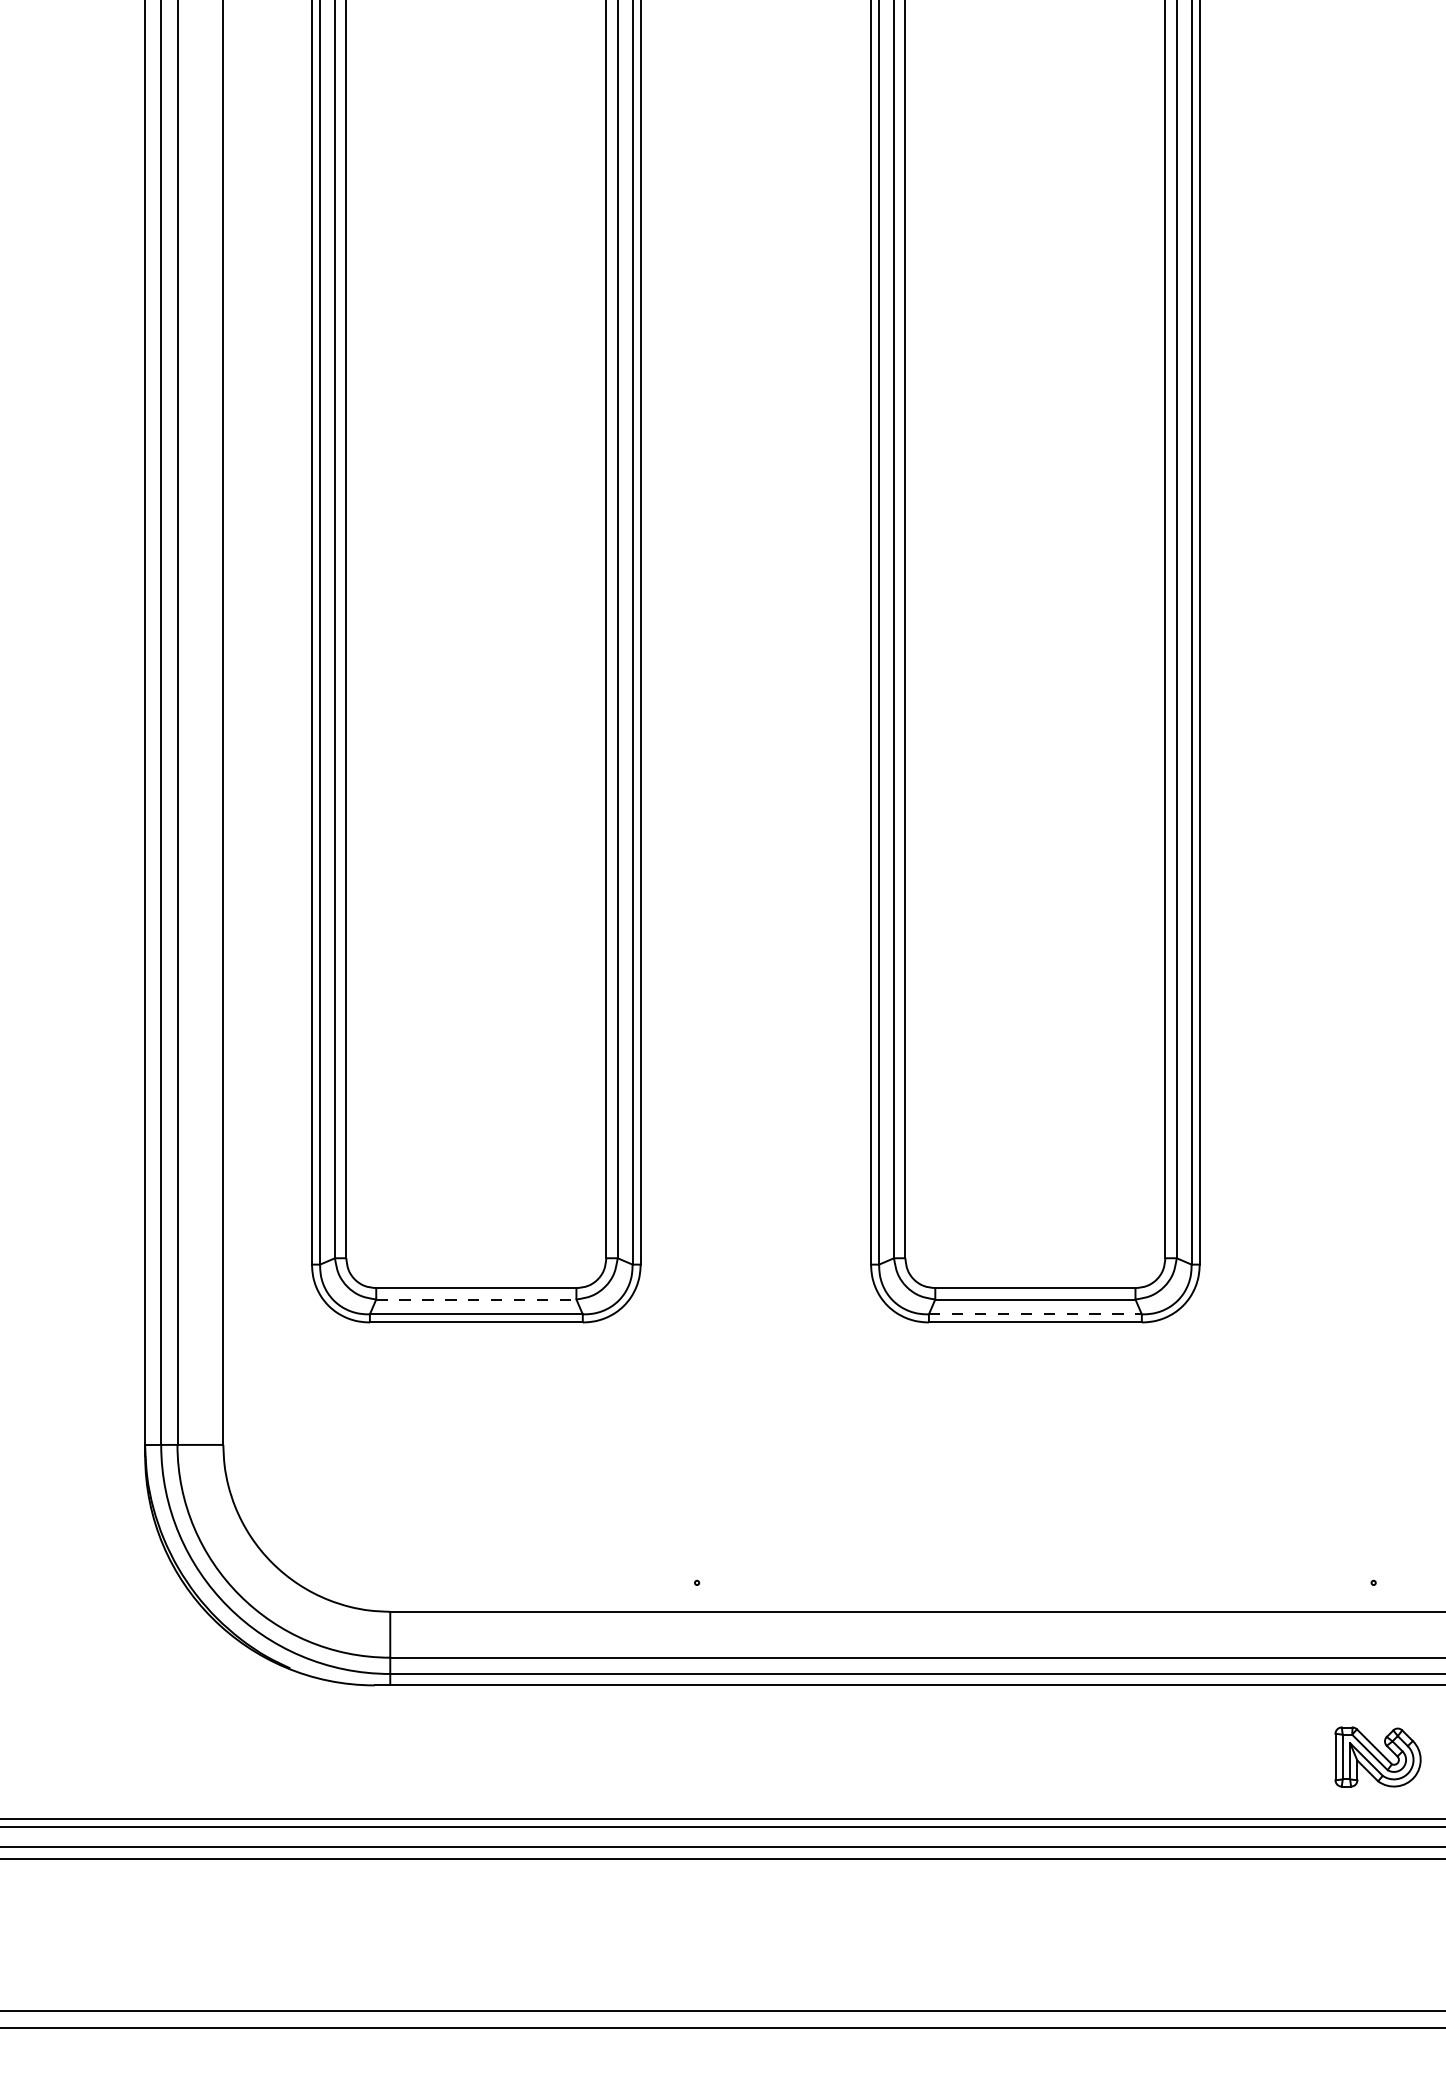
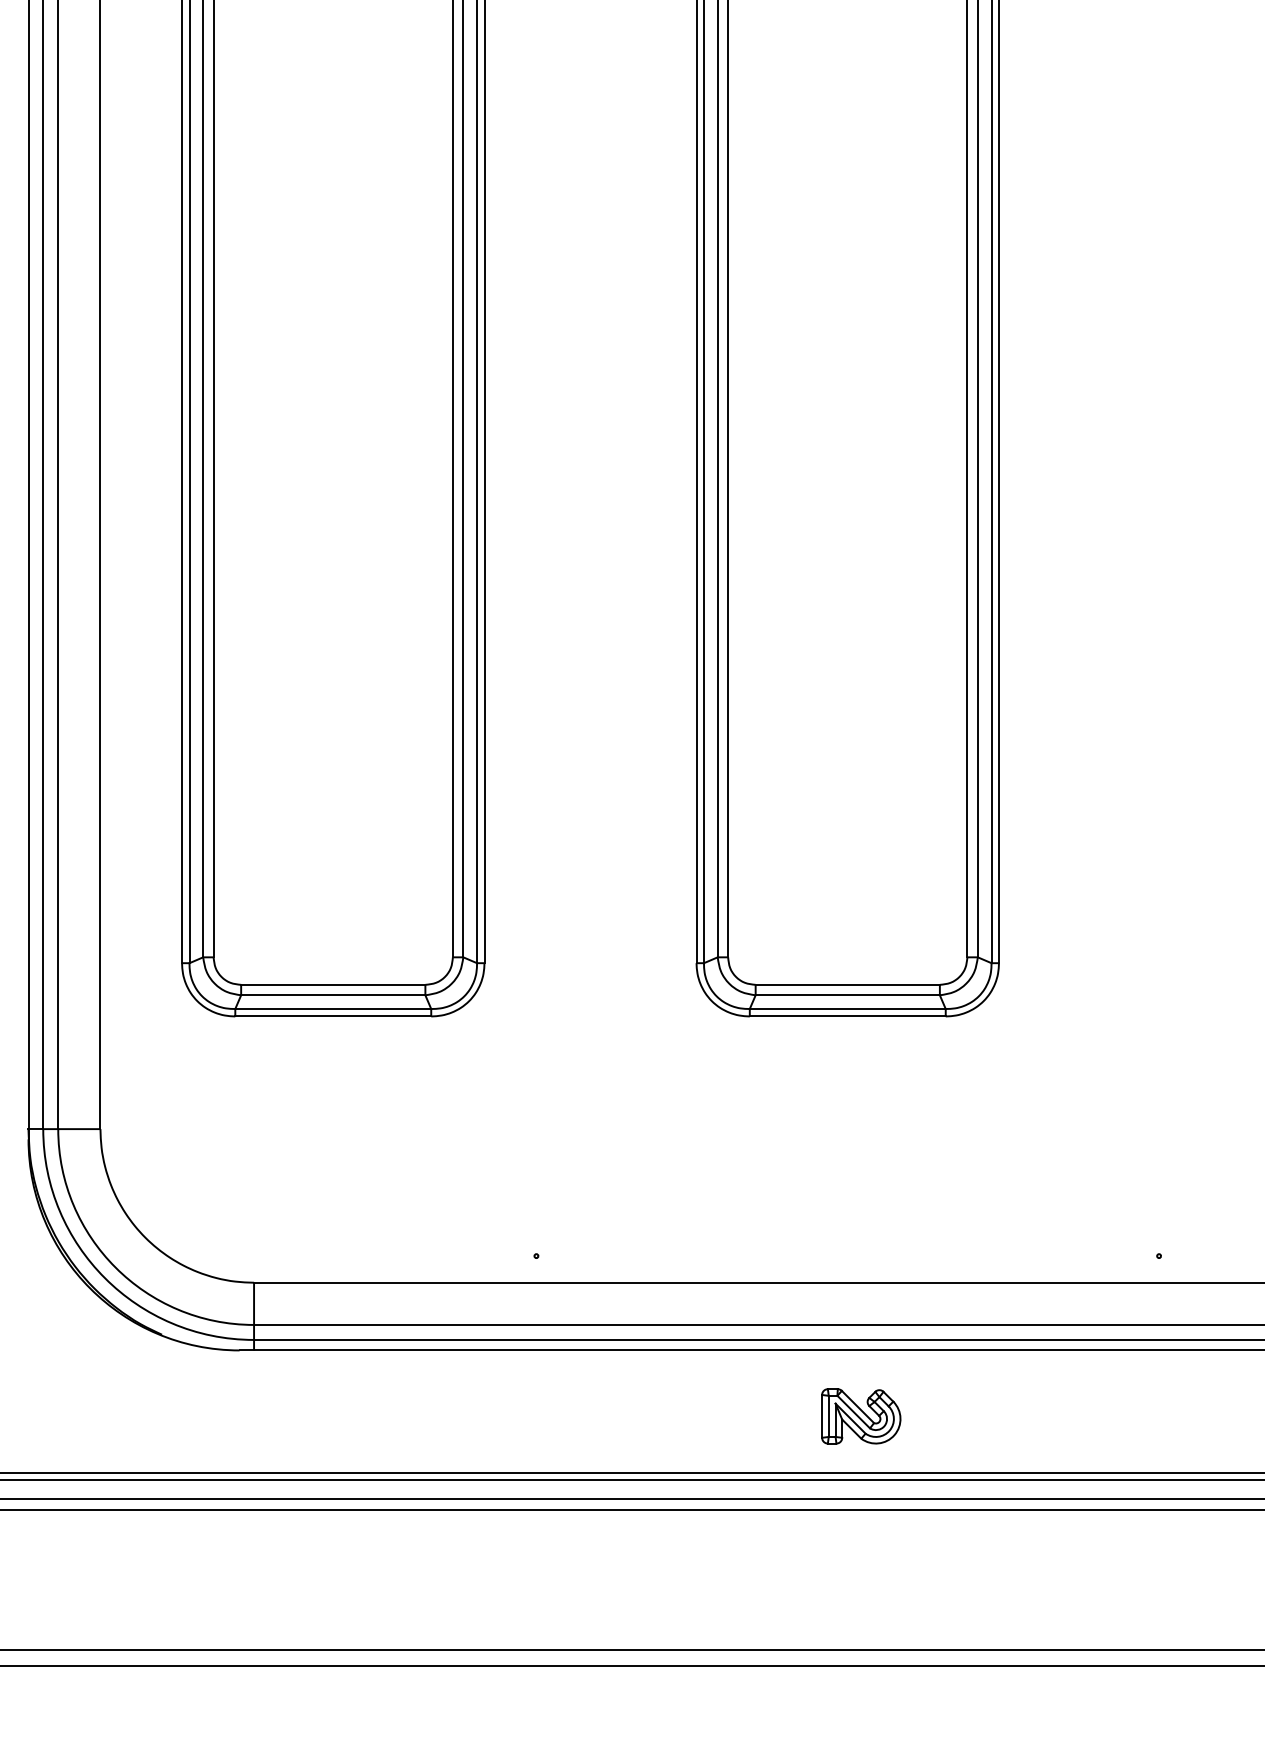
line: (476, 1299) -> (333, 995), dashed -> solid
line: (1035, 1314) -> (847, 1009), dashed -> solid
part: (1377, 1756) -> (860, 1415), moved

